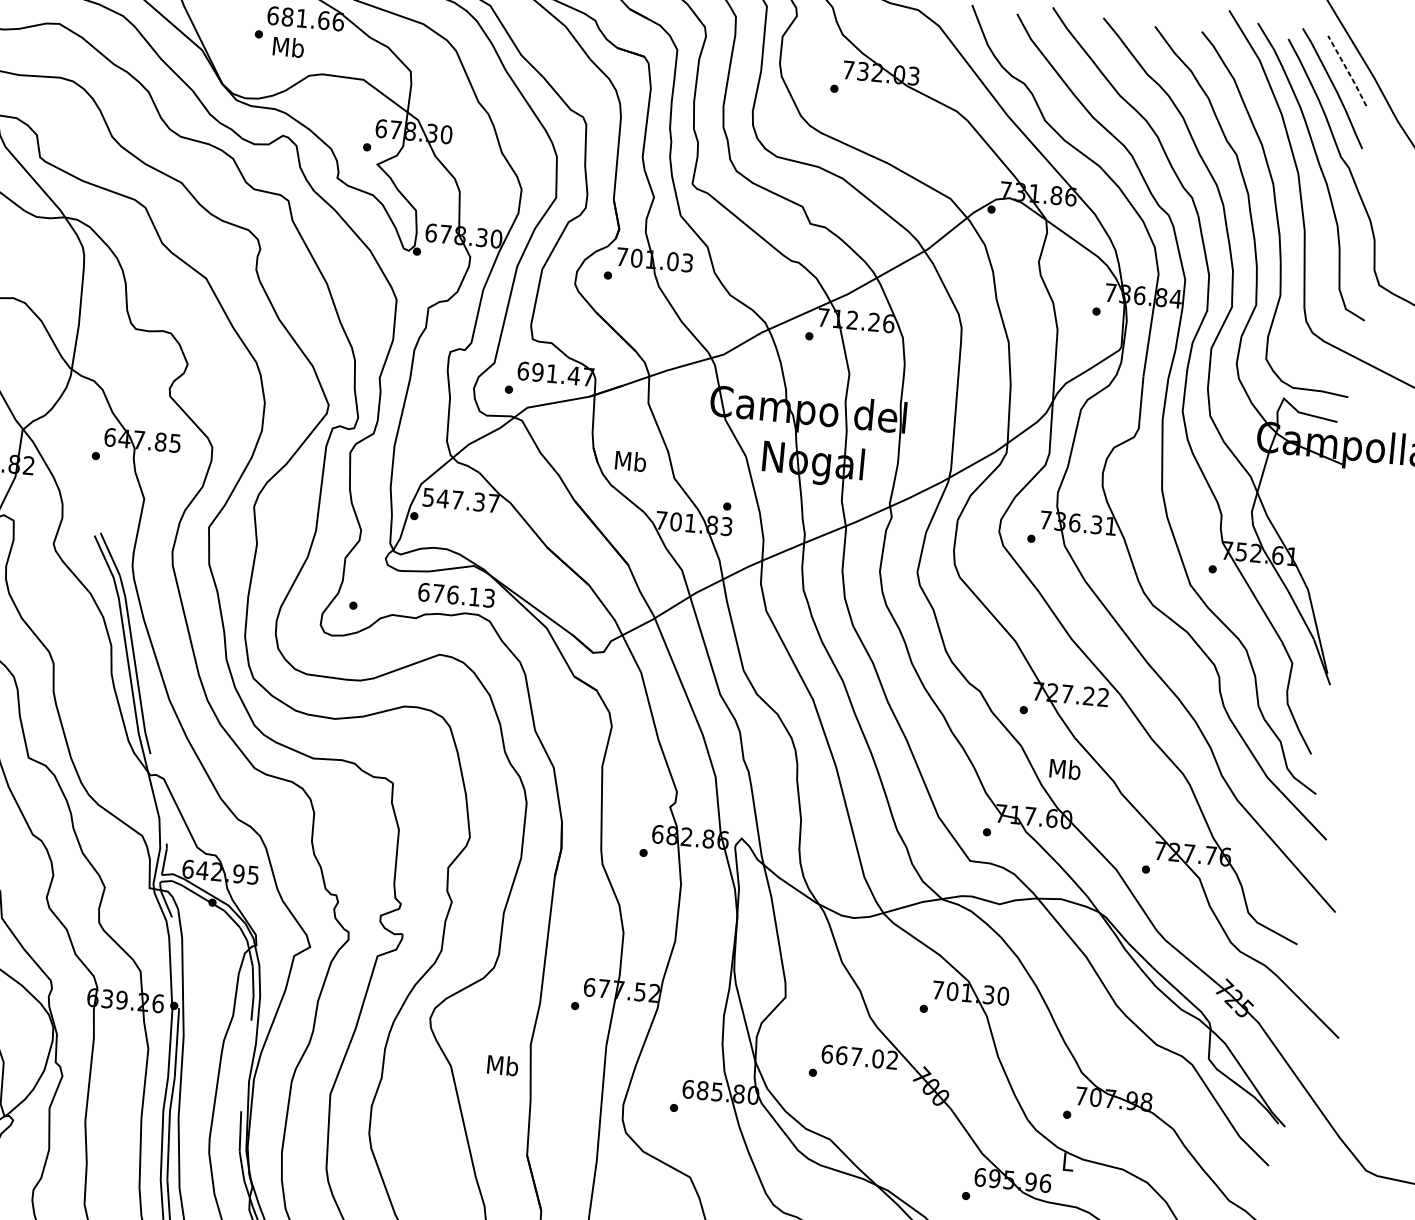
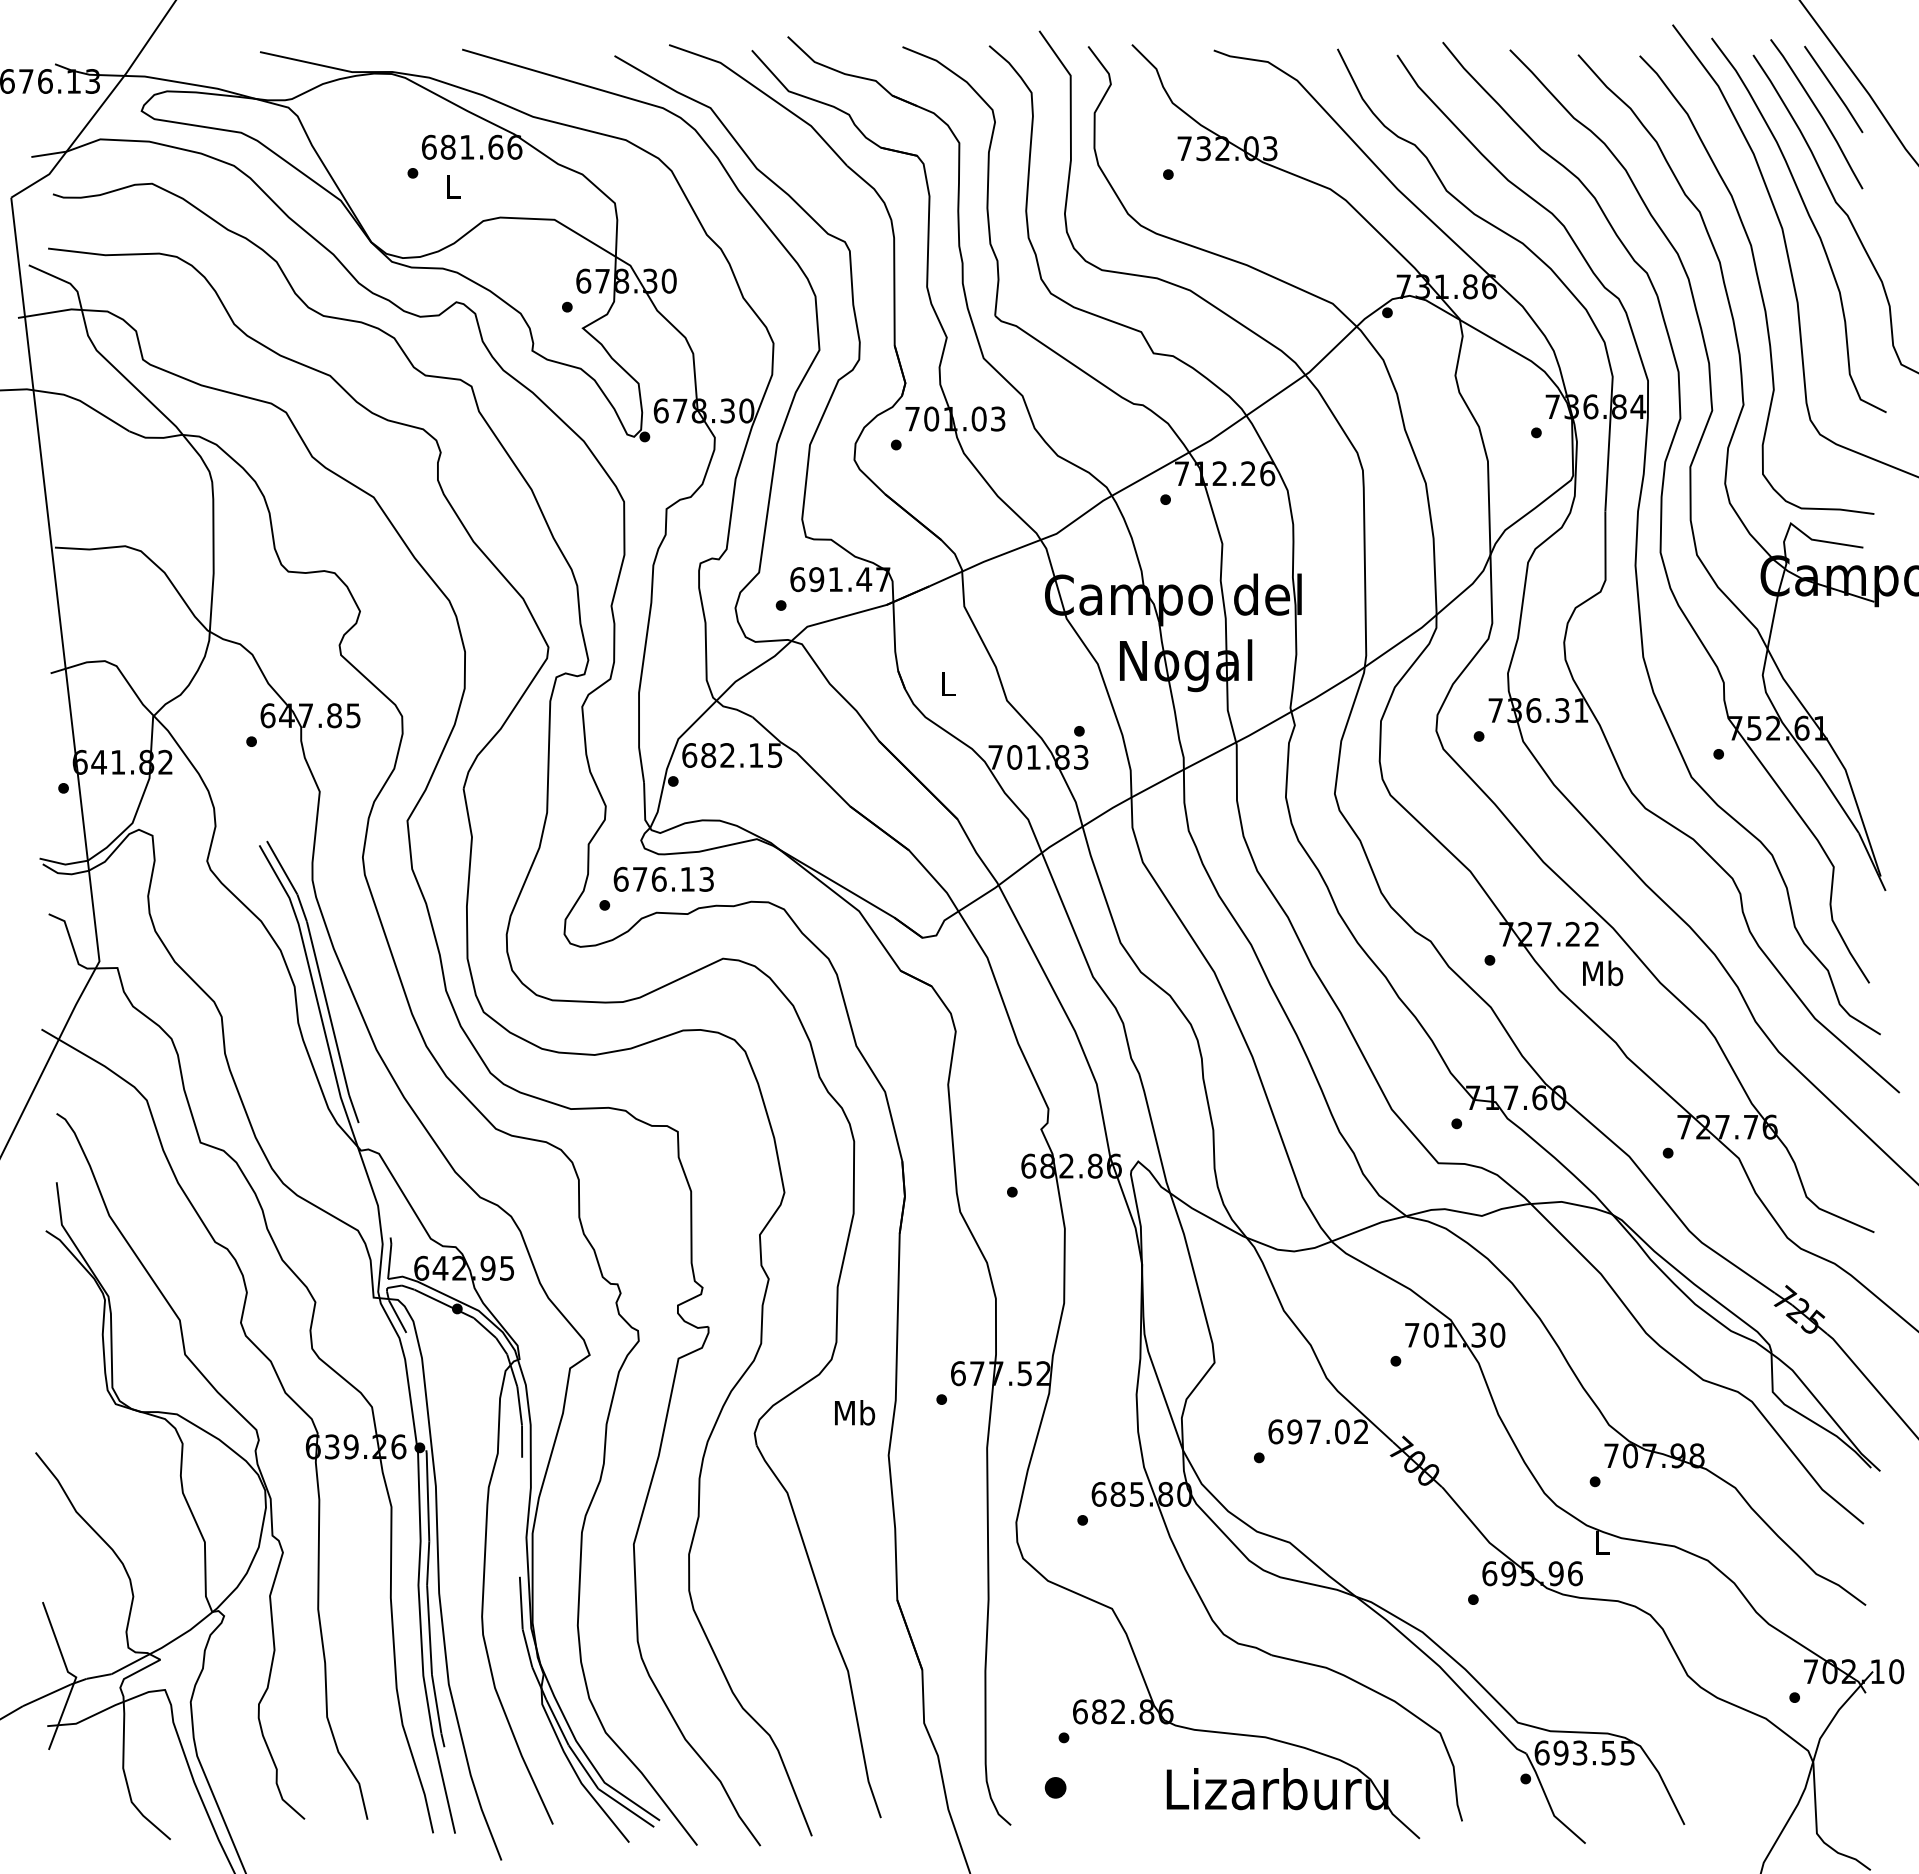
text: (288, 47) -> (453, 186), Mb -> L
line: (1347, 71) -> (1834, 89), dashed -> solid
text: (630, 460) -> (948, 683), Mb -> L
text: (461, 500) -> (732, 755), 547.37 -> 682.15
text: (456, 595) -> (663, 879), moved
text: (1065, 769) -> (1603, 973), moved
text: (841, 1055) -> (1294, 1431), 667.02 -> 697.02
text: (503, 1065) -> (855, 1412), moved

